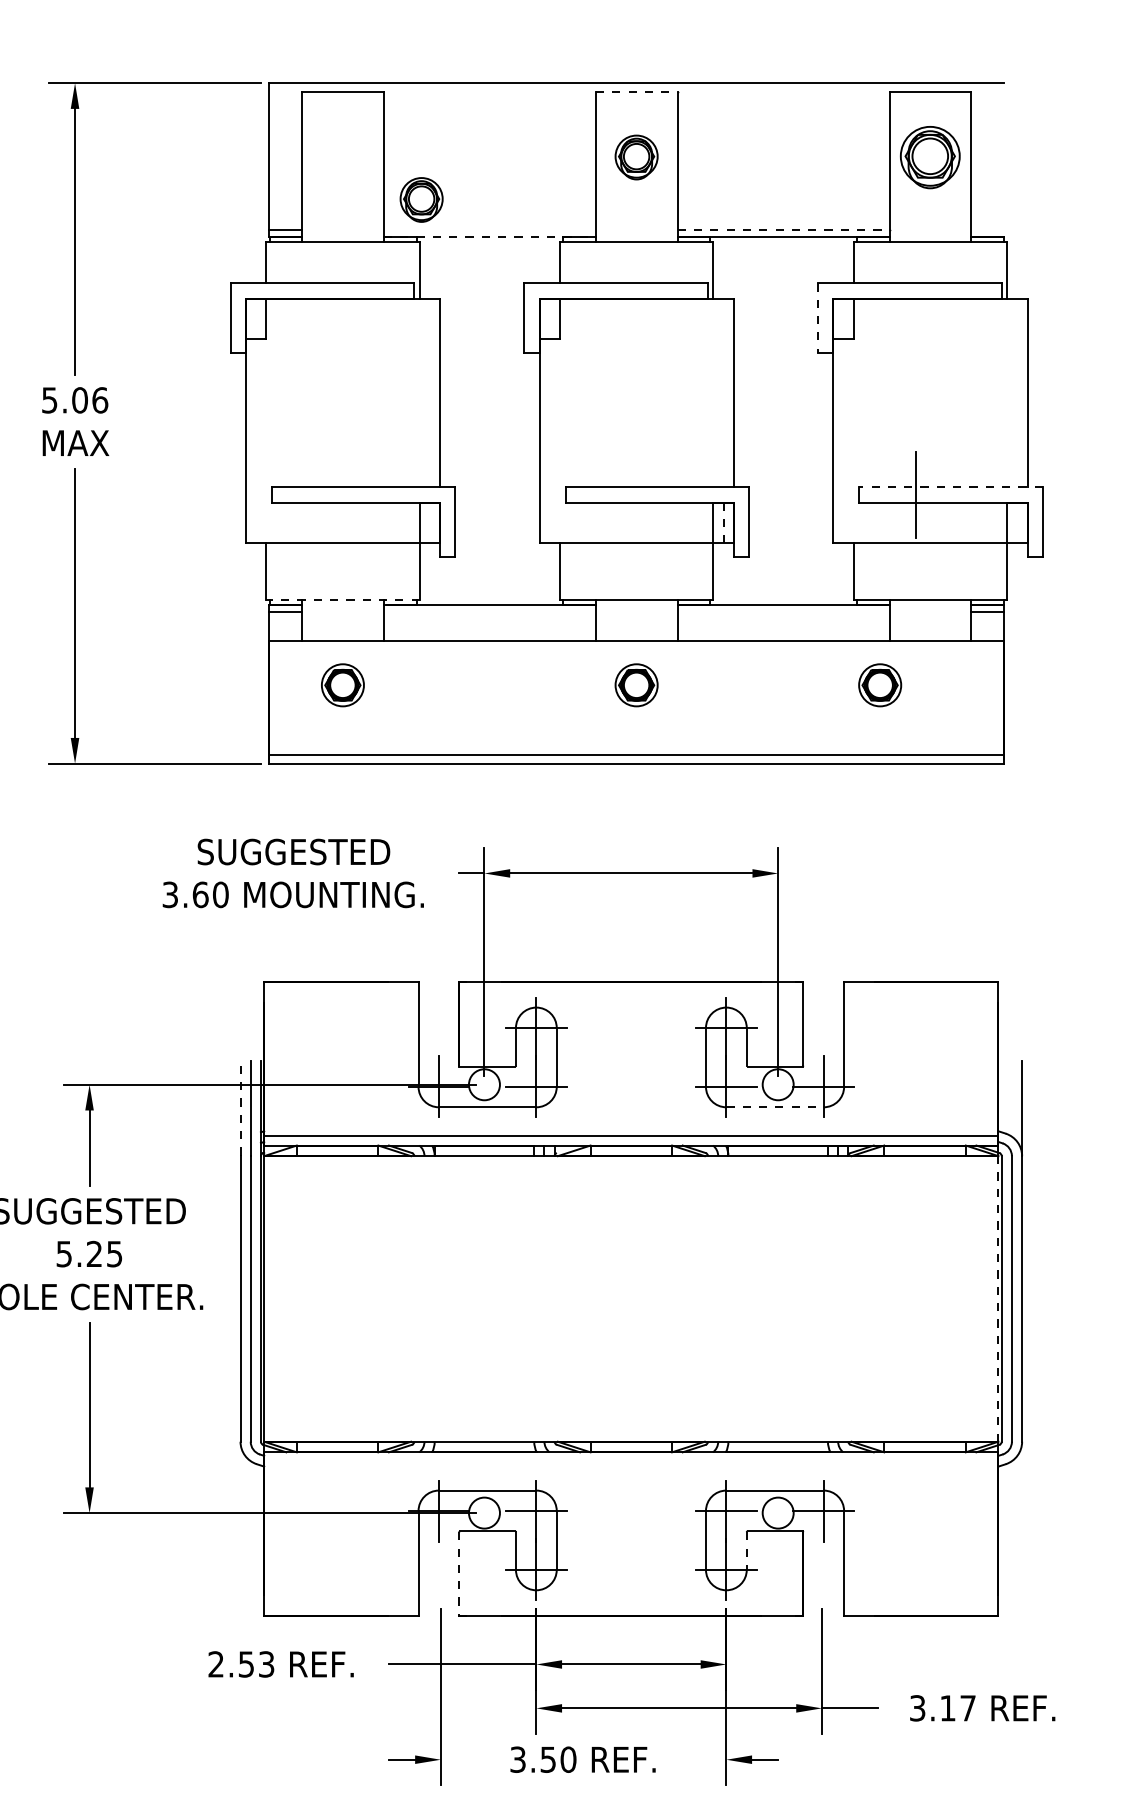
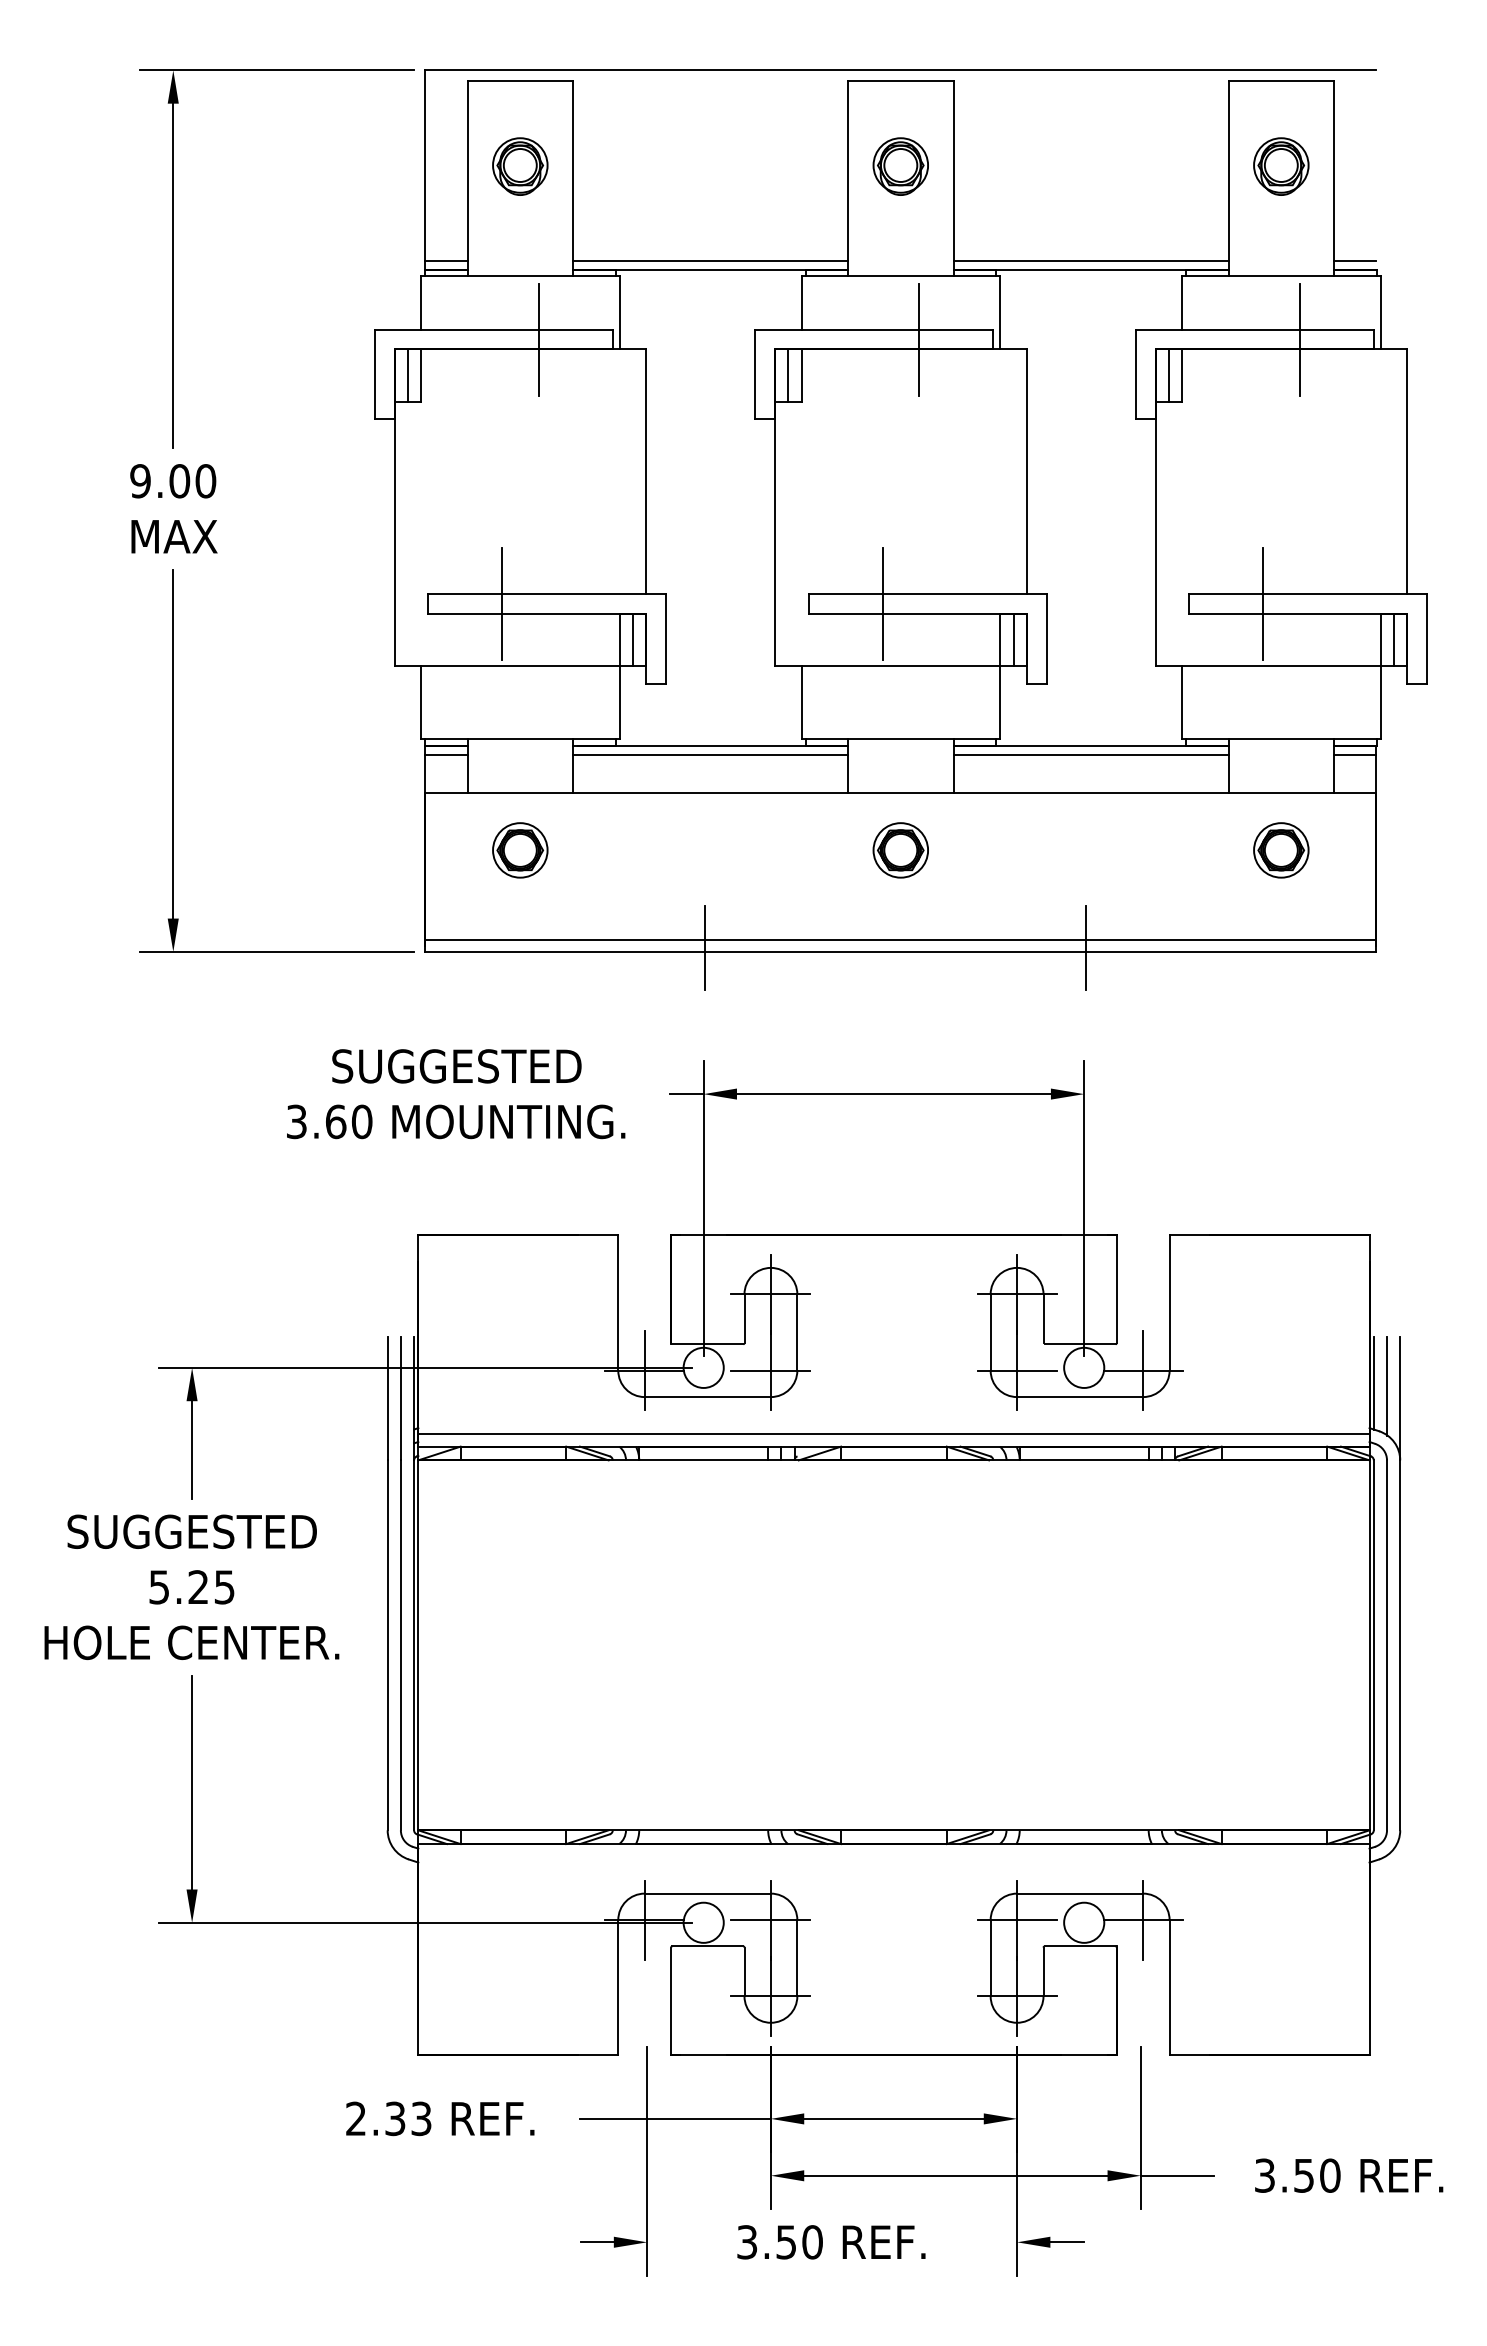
line: (637, 91) -> (901, 81), dashed -> solid
part: (930, 157) -> (1281, 166), size x0.71
part: (421, 199) -> (520, 166), moved
line: (489, 229) -> (710, 260), added
line: (783, 229) -> (1091, 260), dashed -> solid
line: (987, 229) -> (1355, 260), added
line: (490, 237) -> (711, 270), dashed -> solid
line: (356, 290) -> (538, 339), added
line: (651, 290) -> (919, 339), added
line: (944, 290) -> (1299, 339), added
line: (817, 317) -> (1135, 374), dashed -> solid
line: (255, 318) -> (407, 375), added
line: (549, 318) -> (788, 375), added
line: (843, 318) -> (1168, 375), added
text: (75, 400) -> (173, 481), 5.06 -> 9.00
line: (951, 487) -> (1308, 593), dashed -> solid
line: (329, 494) -> (502, 603), added
line: (622, 494) -> (882, 603), added
line: (430, 522) -> (633, 639), added
line: (723, 522) -> (1013, 639), dashed -> solid
line: (1017, 522) -> (1394, 639), added
line: (343, 599) -> (520, 739), dashed -> solid
line: (489, 612) -> (710, 755), added
line: (783, 612) -> (1090, 755), added
part: (880, 685) -> (1281, 850), moved
line: (485, 760) -> (705, 947), added
line: (779, 760) -> (1085, 947), added
line: (1001, 1096) -> (1373, 1383), added
line: (1012, 1099) -> (1387, 1386), added
line: (240, 1107) -> (387, 1397), dashed -> solid
line: (775, 1107) -> (1080, 1397), dashed -> solid
line: (998, 1299) -> (1369, 1645), dashed -> solid
line: (746, 1551) -> (1043, 1972), dashed -> solid
line: (459, 1573) -> (671, 2001), dashed -> solid
text: (246, 1664) -> (395, 2118), 2.53 -> 2.33
text: (958, 1708) -> (1317, 2175), 3.17 -> 3.50

